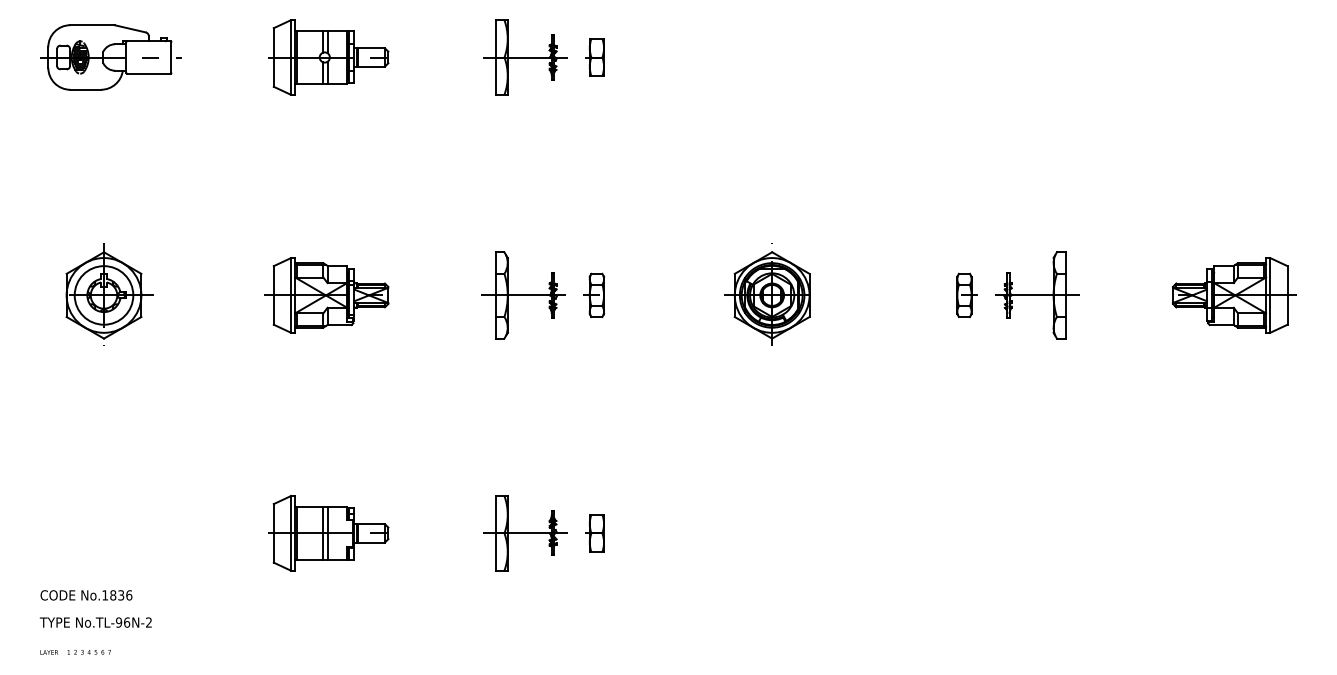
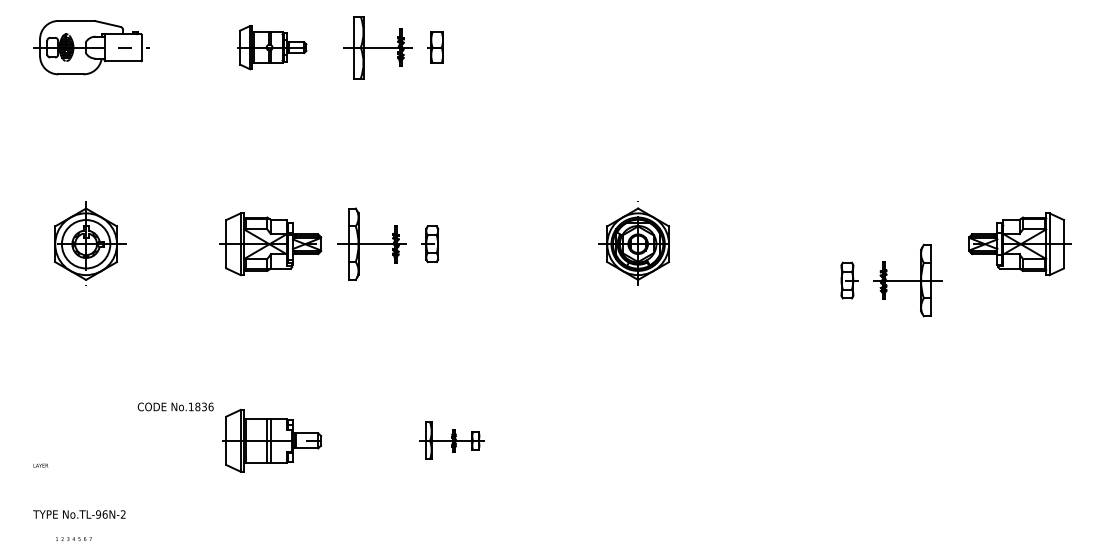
part: (328, 57) -> (271, 47), size x0.7
part: (543, 57) -> (393, 47), moved
part: (542, 295) -> (387, 244), moved
part: (1017, 295) -> (891, 280), moved
part: (543, 533) -> (449, 440), size x0.6
text: (86, 595) -> (175, 407), moved
text: (49, 652) -> (41, 465), moved

